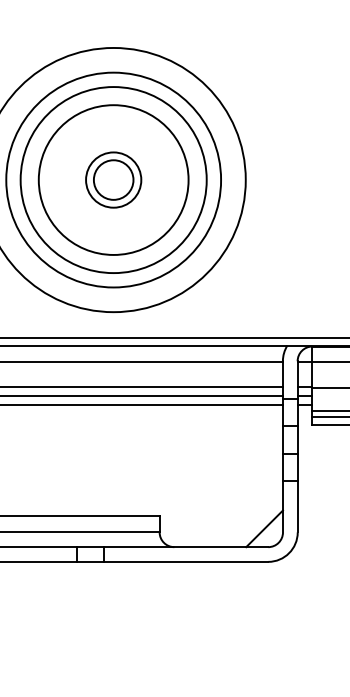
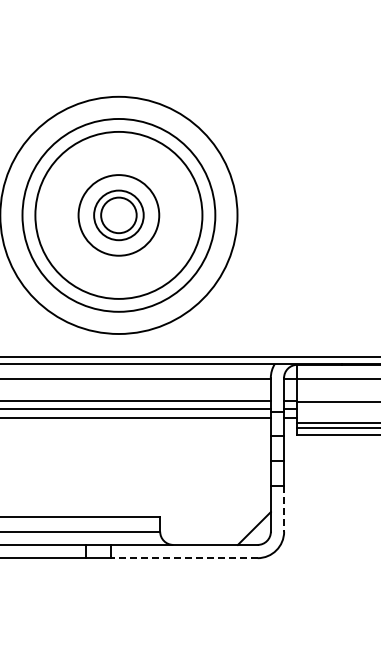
circle: (113, 180) -> (118, 215), size x0.6
line: (298, 506) -> (284, 508), solid -> dashed
line: (186, 562) -> (184, 558), solid -> dashed

